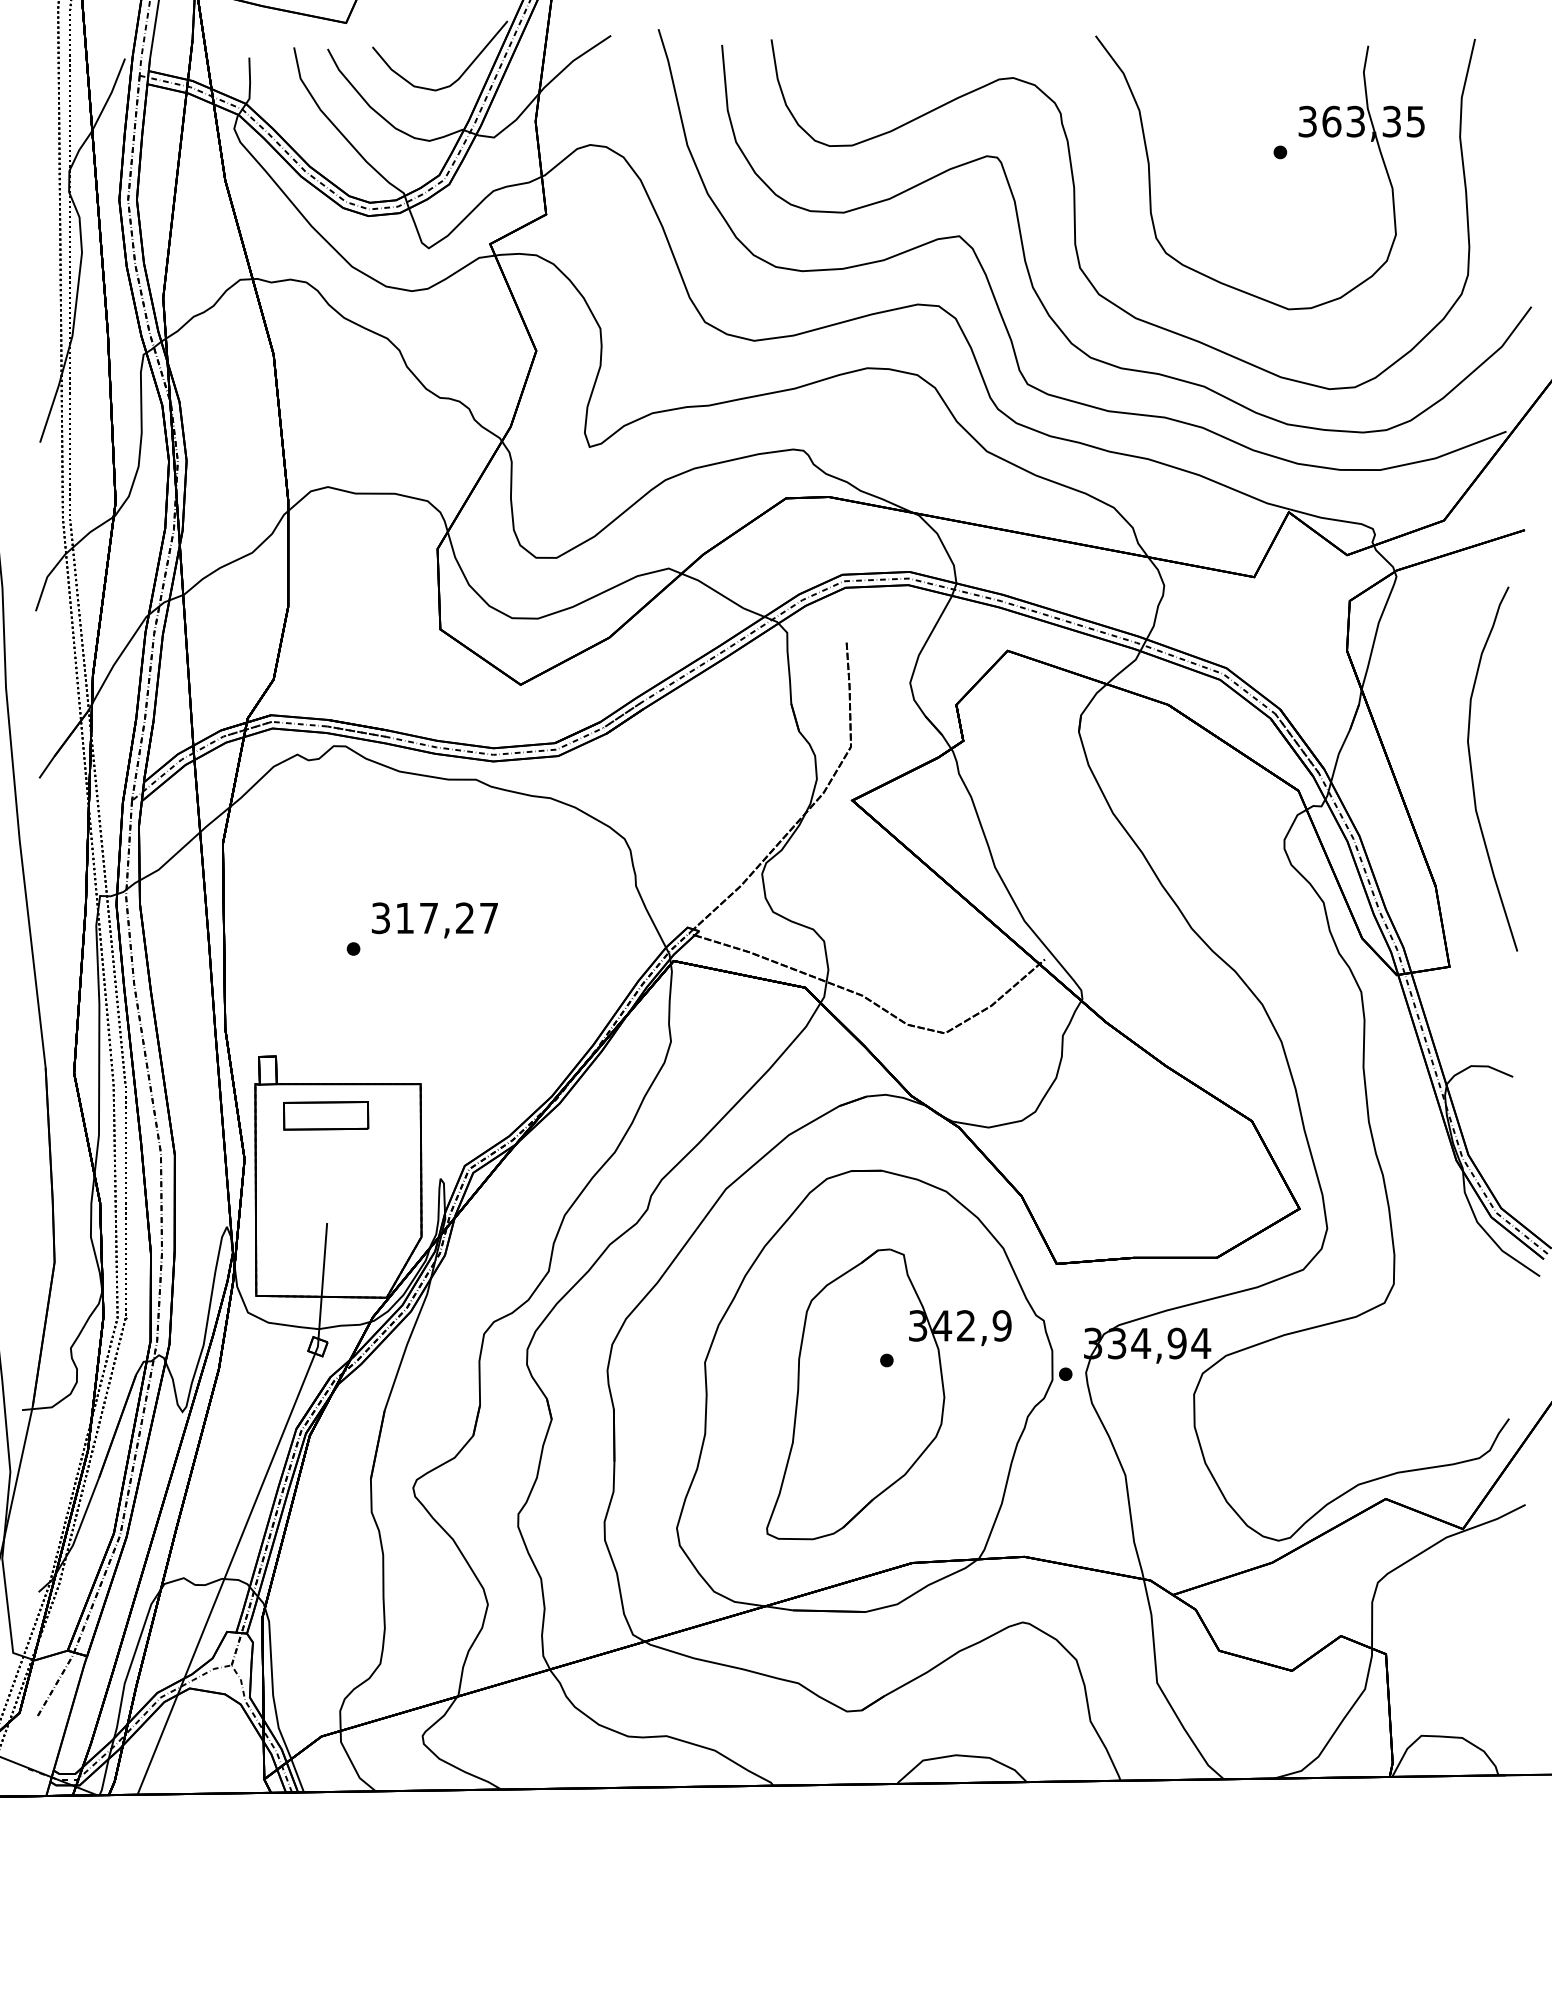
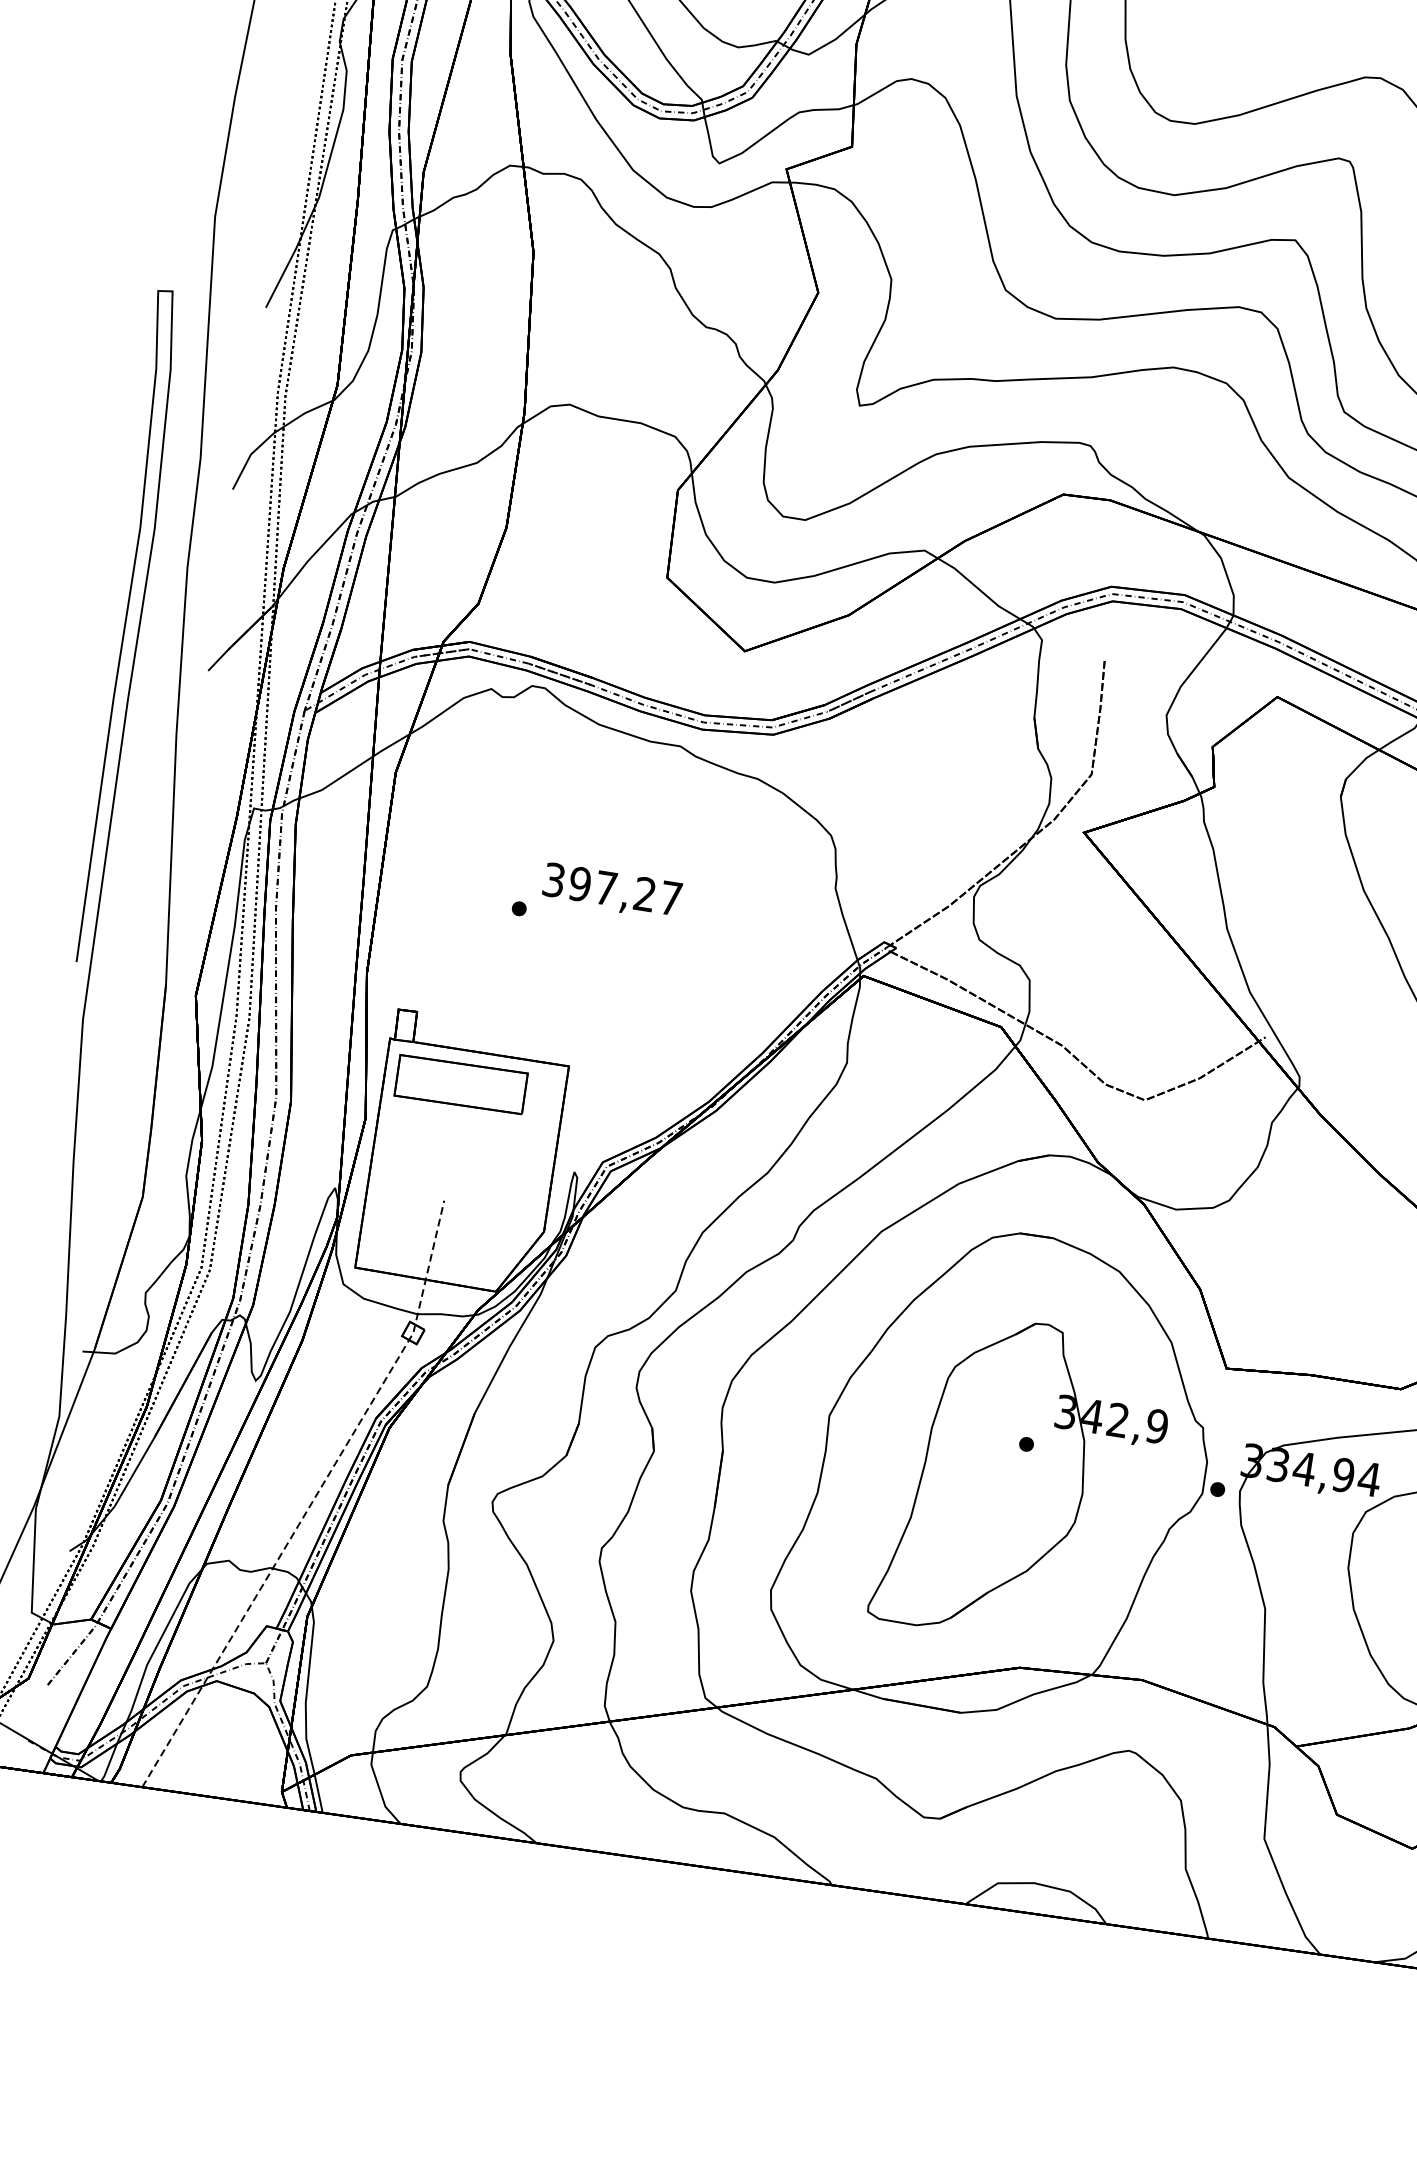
text: (404, 918) -> (579, 884), 317,27 -> 397,27
part: (326, 1115) -> (461, 1084), size x1.4
line: (251, 1511) -> (313, 1500), solid -> dashed

